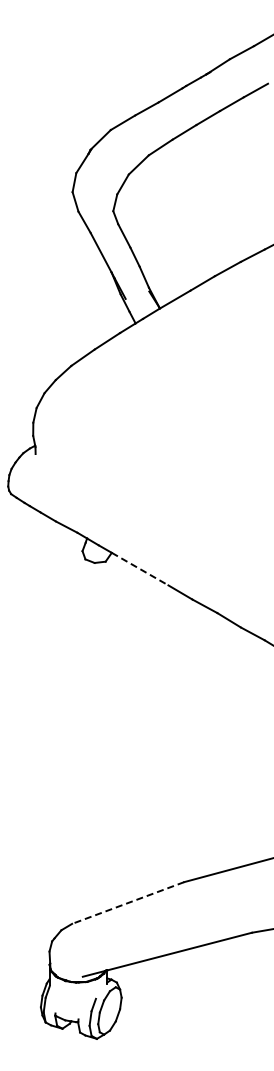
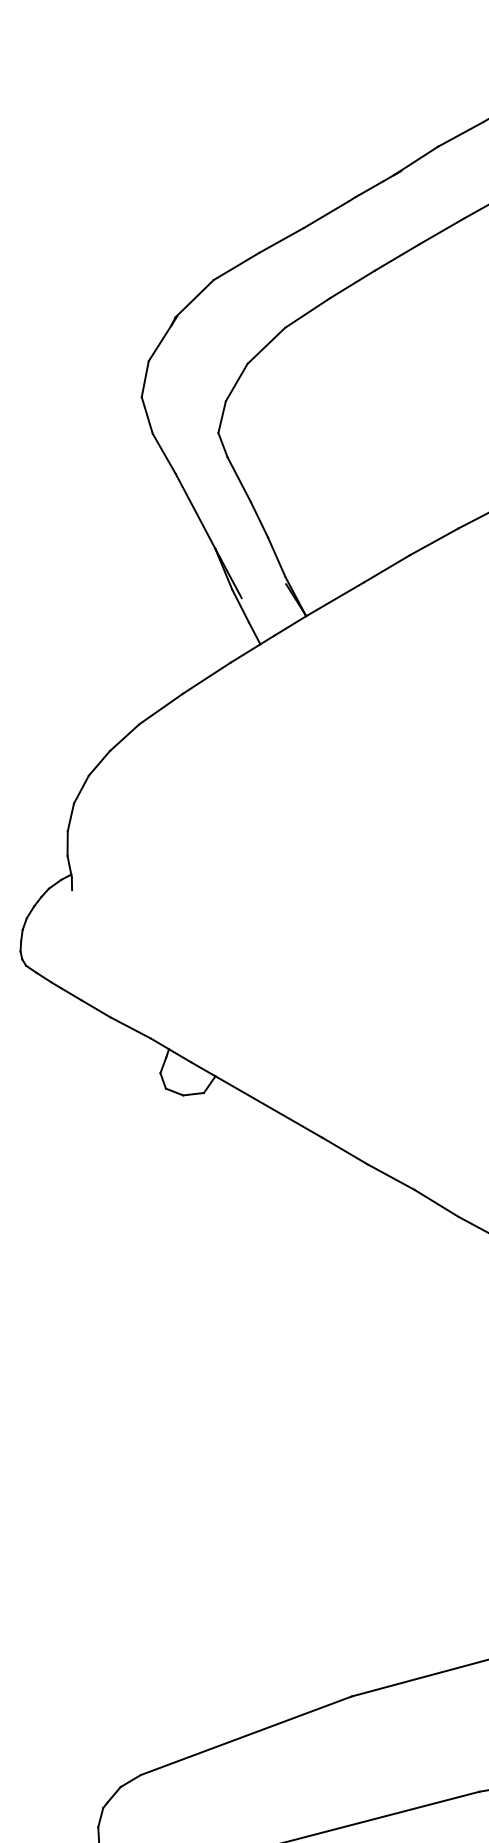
line: (140, 569) -> (269, 1107), dashed -> solid
line: (128, 903) -> (246, 1736), dashed -> solid

